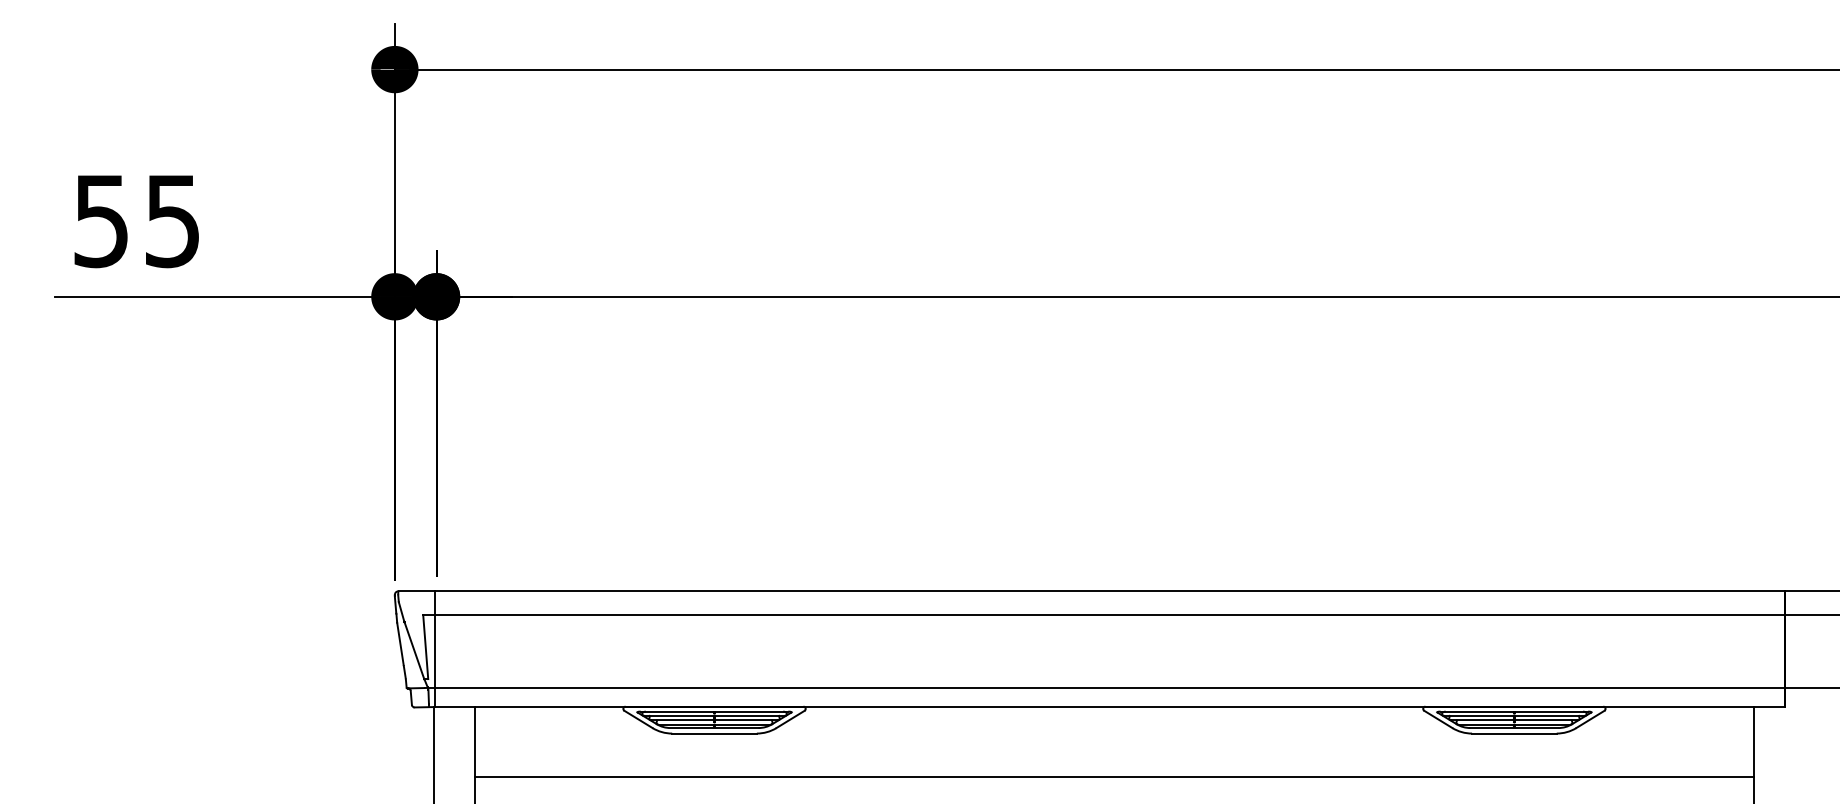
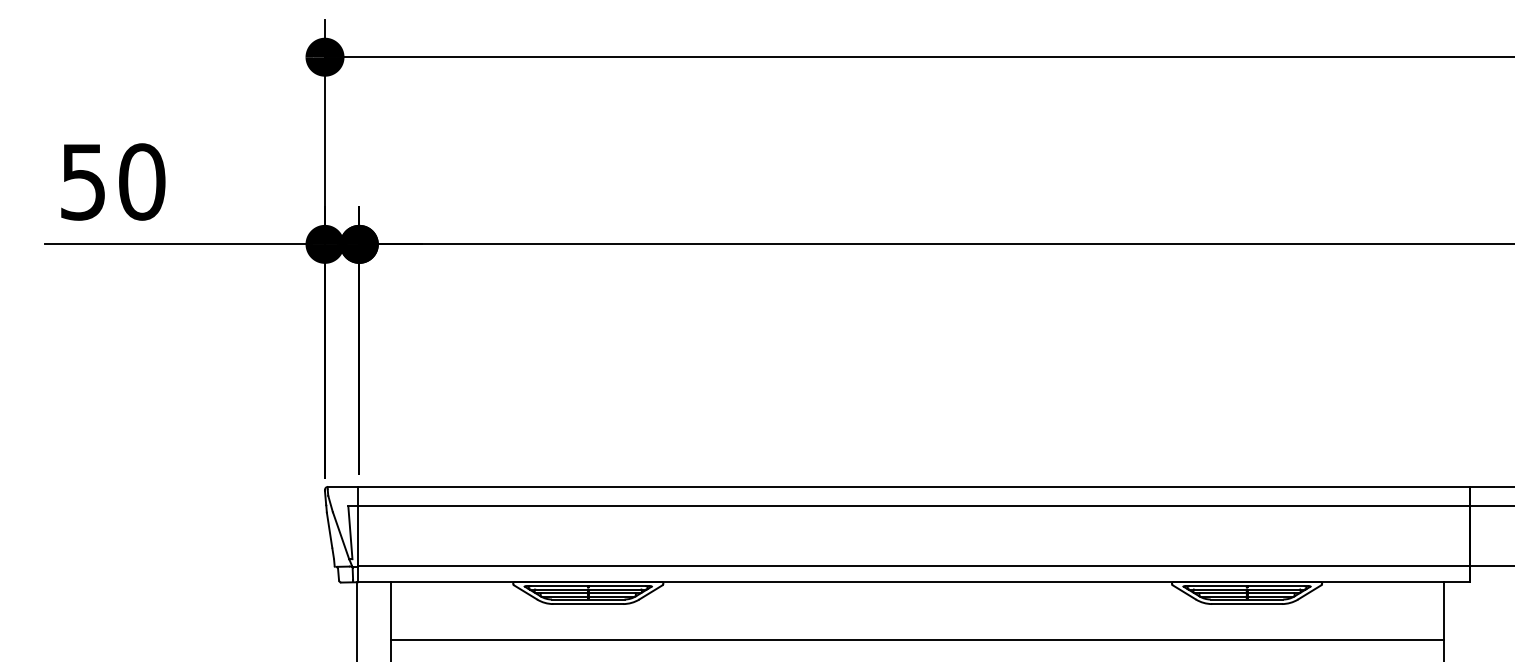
text: (172, 221) -> (141, 182), 55 -> 50

